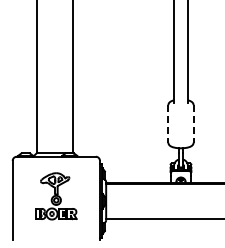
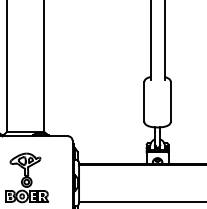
line: (168, 123) -> (144, 101), dashed -> solid
line: (193, 123) -> (170, 101), dashed -> solid

